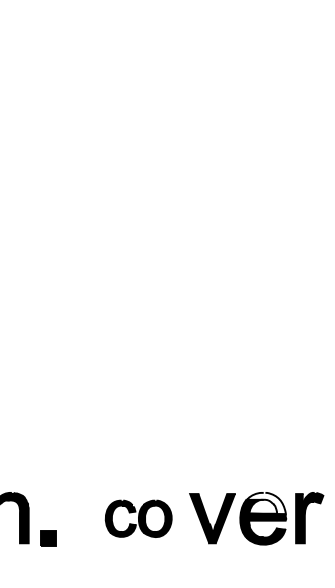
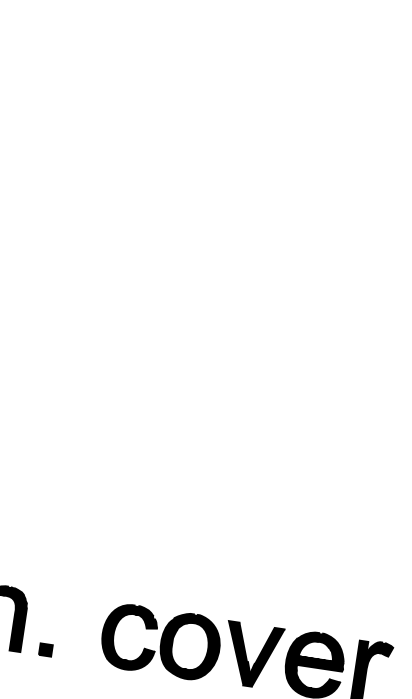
fill: (265, 503) -> (320, 646), added
part: (138, 518) -> (160, 641), size x1.43
part: (48, 538) -> (45, 649), size x0.62

